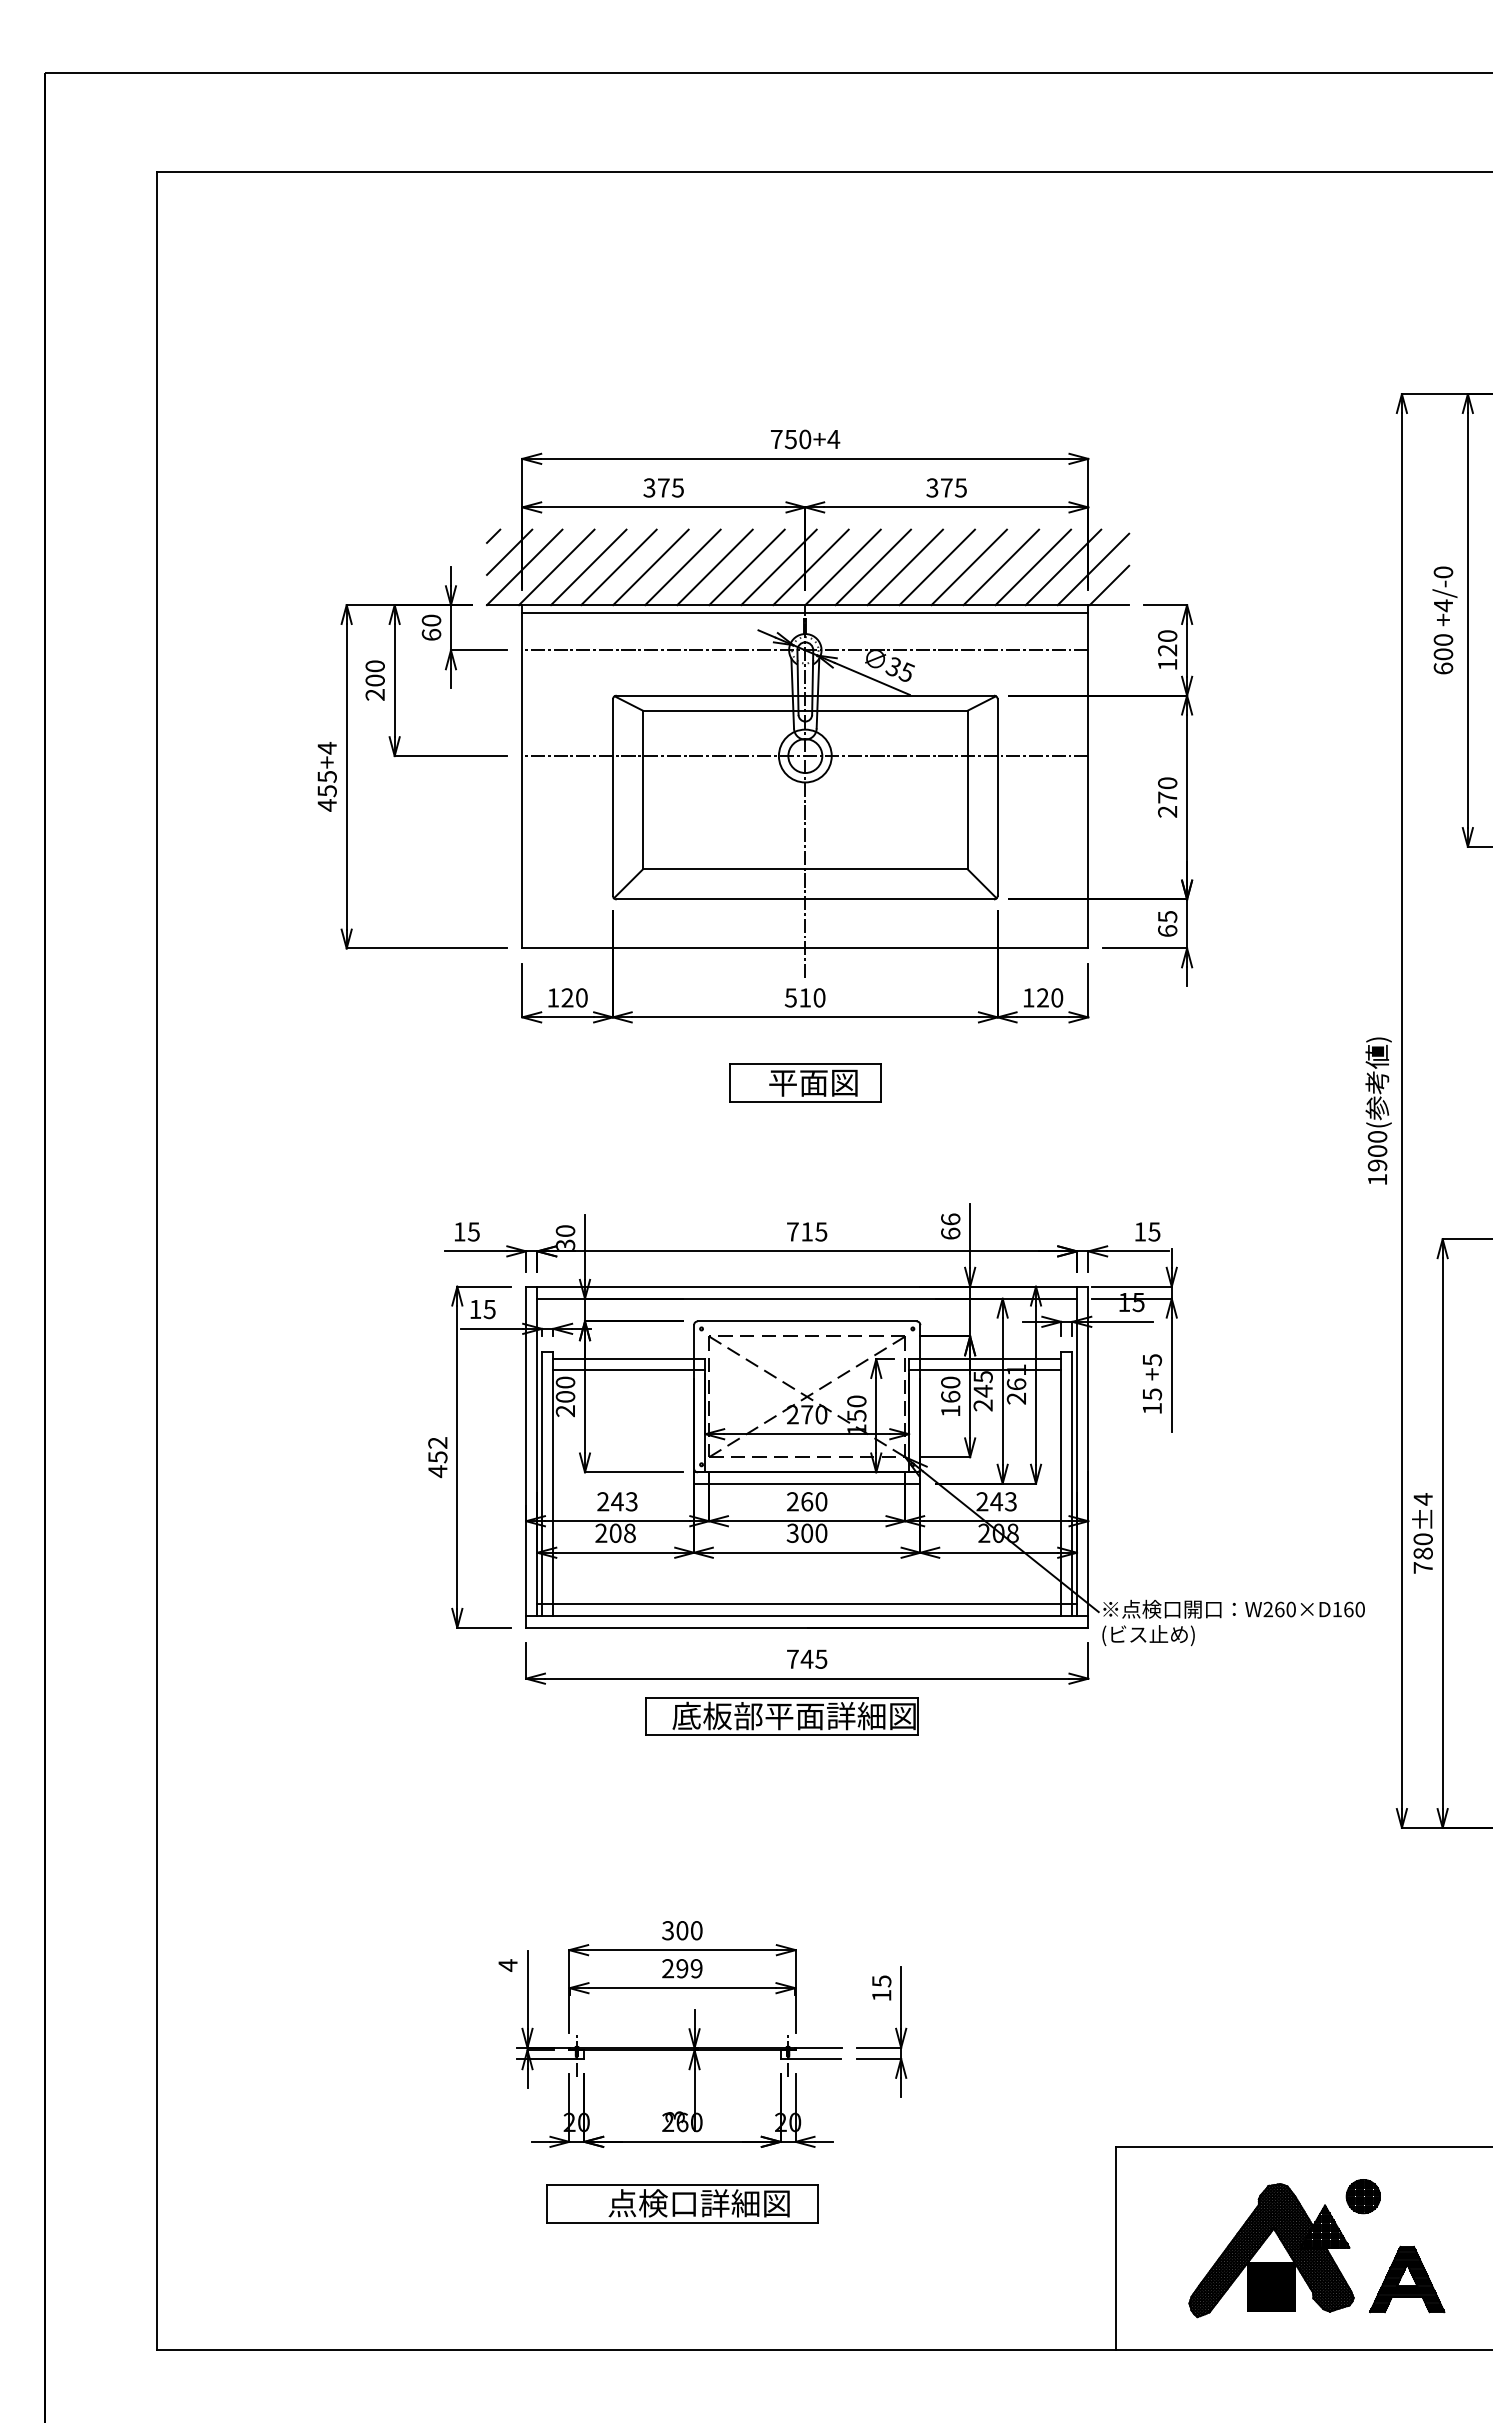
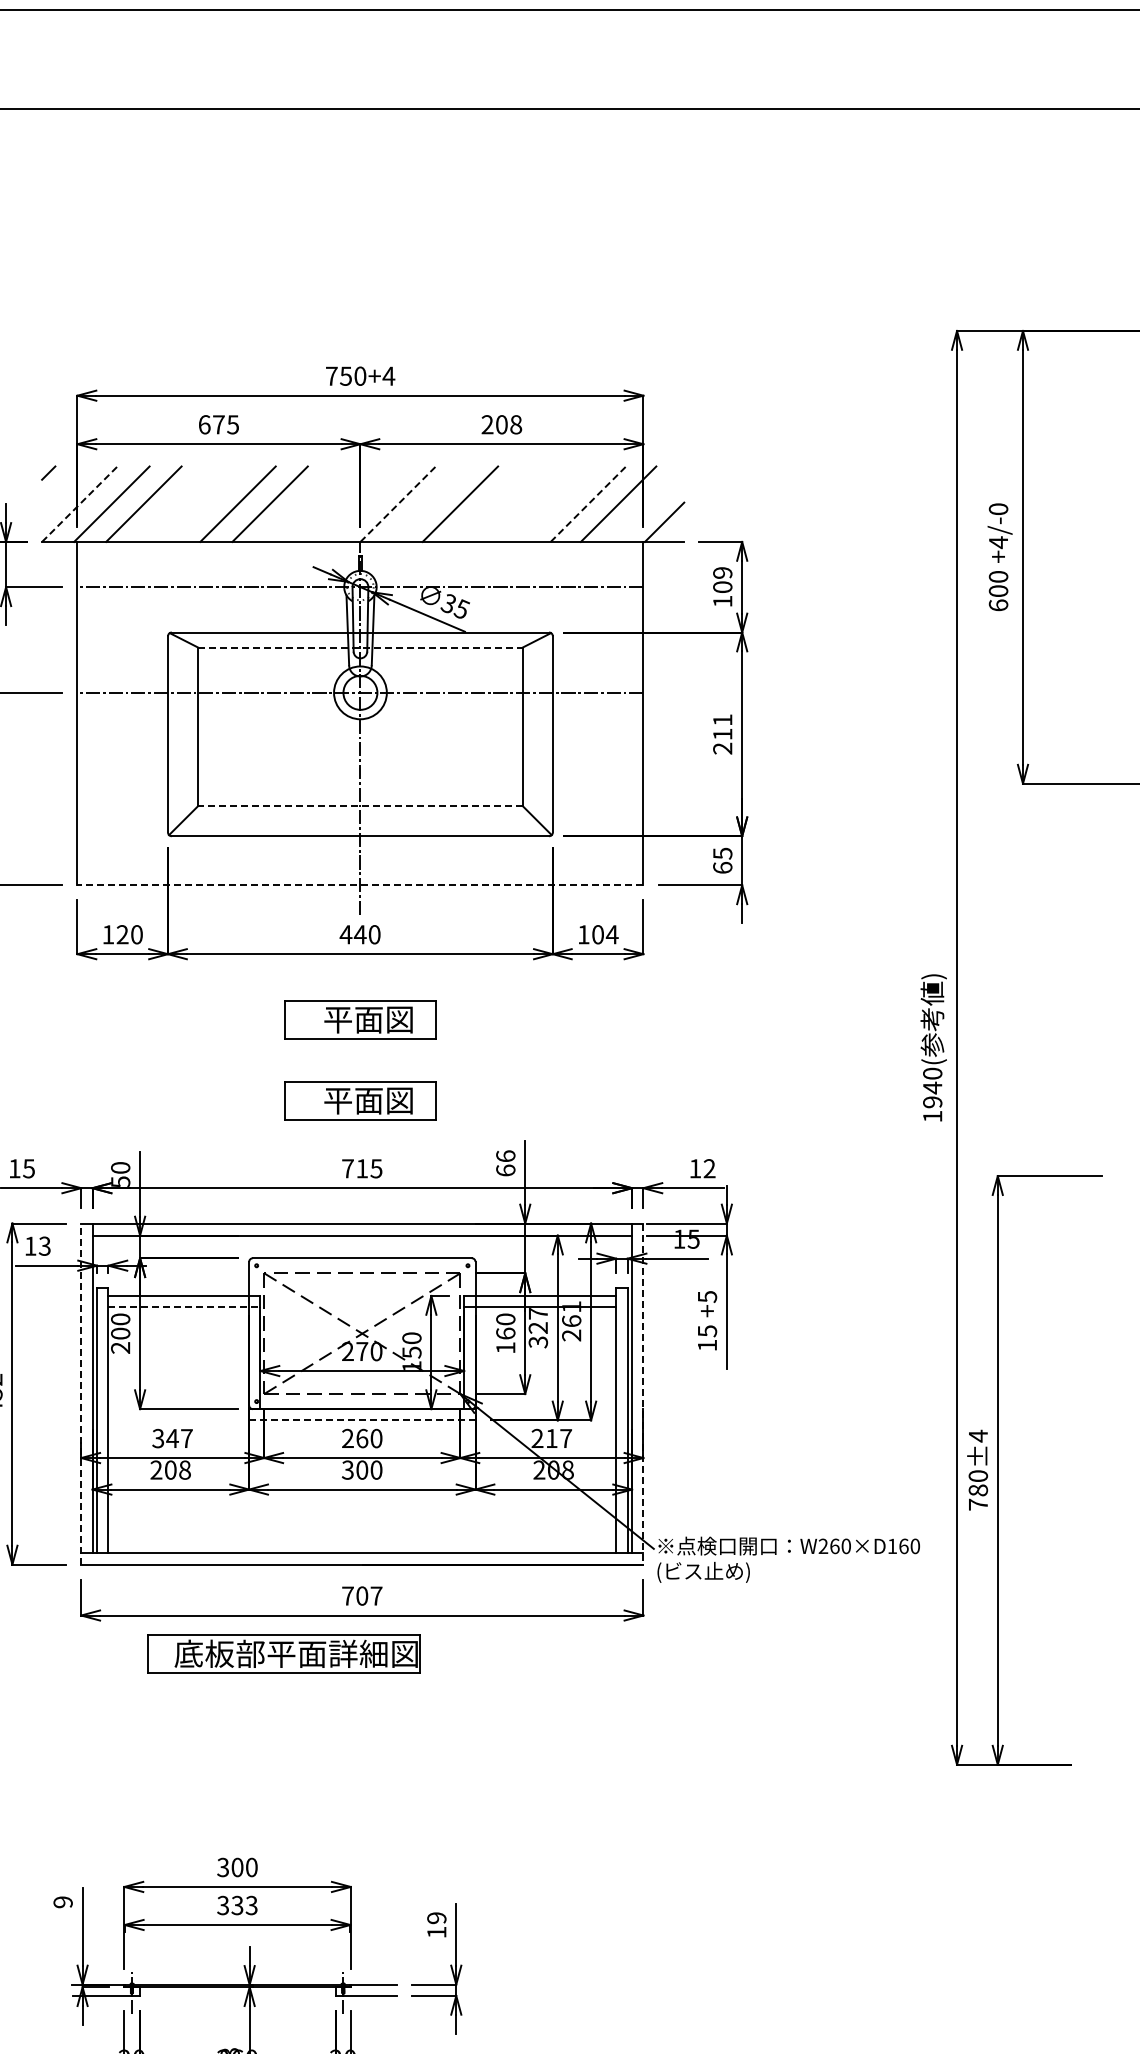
text: (649, 487) -> (204, 424), 375 -> 675
text: (946, 487) -> (501, 424), 375 -> 208
line: (509, 551) -> (64, 488), removed
line: (525, 567) -> (80, 504), solid -> dashed
line: (618, 567) -> (173, 504), removed
line: (650, 567) -> (205, 504), removed
line: (746, 567) -> (301, 504), removed
line: (778, 567) -> (333, 504), removed
line: (810, 567) -> (365, 504), removed
line: (843, 567) -> (398, 504), solid -> dashed
line: (872, 567) -> (427, 504), removed
line: (936, 567) -> (491, 504), removed
line: (968, 567) -> (523, 504), removed
line: (1001, 567) -> (556, 504), removed
line: (1033, 567) -> (588, 504), solid -> dashed
line: (1093, 569) -> (648, 506), removed
line: (805, 612) -> (360, 549), removed
text: (1167, 643) -> (722, 580), 120 -> 109
line: (805, 710) -> (360, 647), solid -> dashed
text: (1167, 790) -> (722, 727), 270 -> 211
line: (804, 869) -> (359, 806), solid -> dashed
line: (805, 948) -> (360, 885), solid -> dashed
text: (797, 997) -> (352, 934), 510 -> 440
text: (1050, 997) -> (605, 934), 120 -> 104
text: (1377, 1150) -> (932, 1087), 1900( -> 1940(
part: (805, 1163) -> (360, 1100), added
text: (1154, 1231) -> (709, 1168), 15 -> 12
text: (565, 1244) -> (120, 1181), 30 -> 50
text: (489, 1308) -> (44, 1245), 15 -> 13
line: (629, 1370) -> (184, 1307), solid -> dashed
text: (982, 1391) -> (537, 1328), 245 -> 327
line: (526, 1457) -> (81, 1394), solid -> dashed
line: (1088, 1457) -> (643, 1394), solid -> dashed
line: (807, 1483) -> (362, 1420), solid -> dashed
text: (617, 1501) -> (172, 1438), 243 -> 347
text: (1003, 1501) -> (558, 1438), 243 -> 217
line: (807, 1603) -> (362, 1540), removed
text: (813, 1658) -> (368, 1595), 745 -> 707
part: (781, 1716) -> (283, 1654), moved
text: (507, 1965) -> (62, 1902), 4 -> 9
text: (682, 1968) -> (237, 1905), 299 -> 333
text: (881, 1981) -> (436, 1918), 15 -> 19

